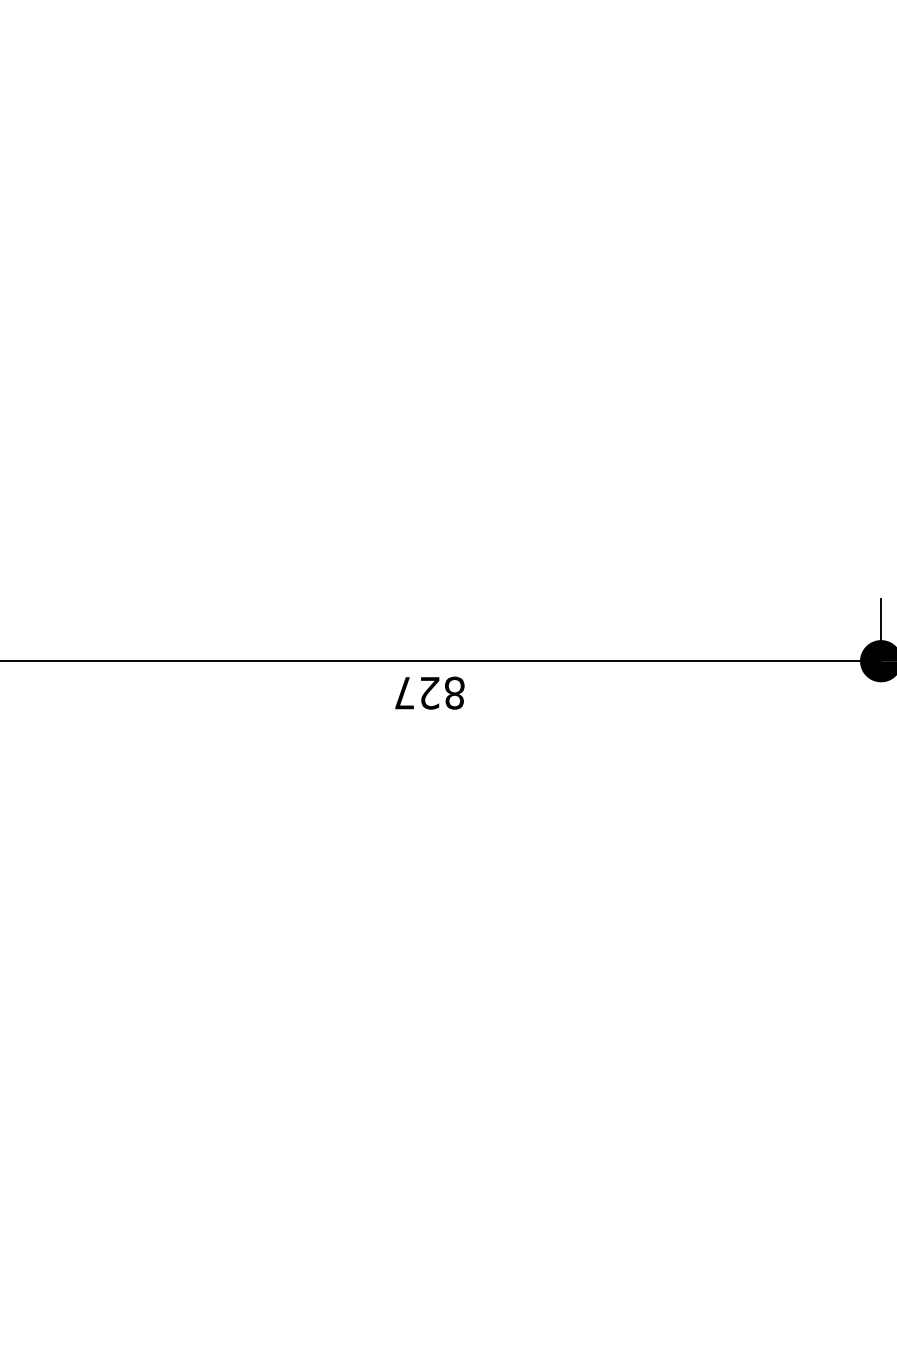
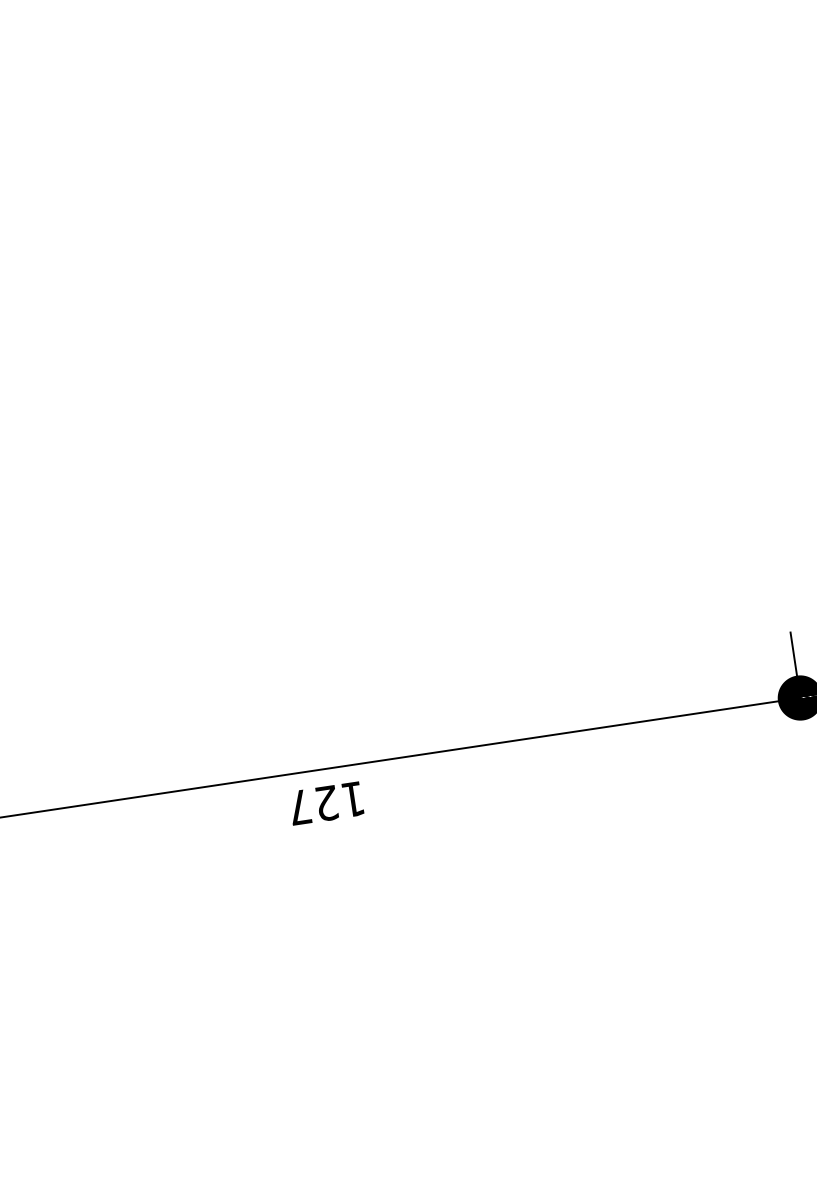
text: (454, 692) -> (353, 798), 827 -> 127

